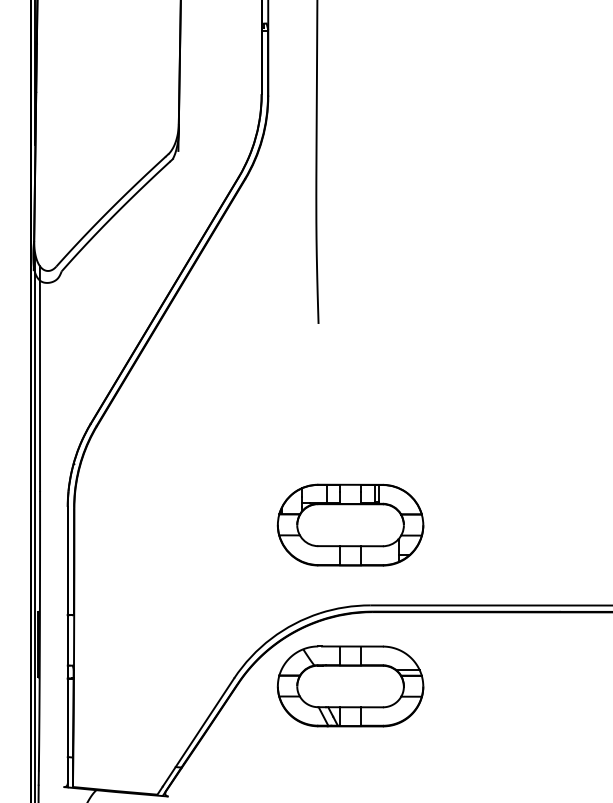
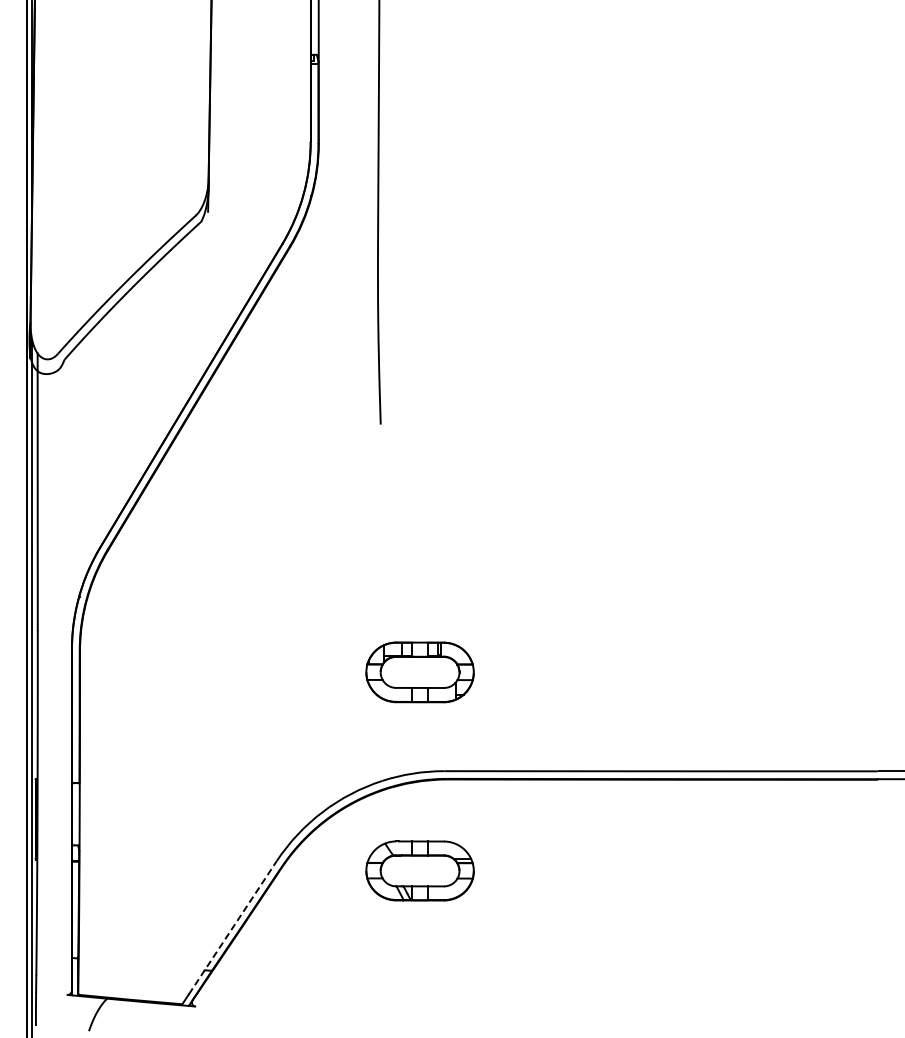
part: (350, 525) -> (419, 672), size x0.6
part: (350, 686) -> (419, 870), size x0.6
line: (198, 732) -> (232, 927), solid -> dashed

